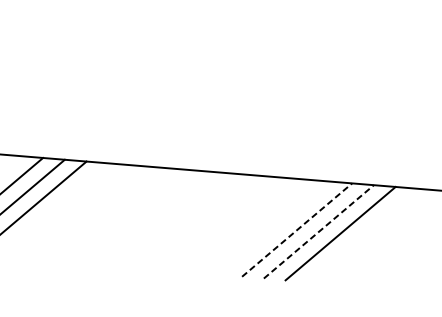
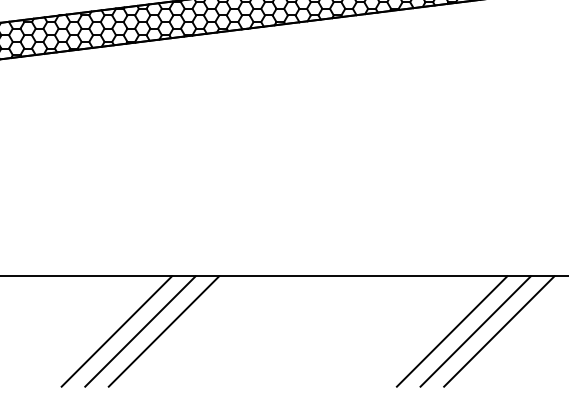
line: (297, 230) -> (452, 331), dashed -> solid
line: (319, 231) -> (476, 331), dashed -> solid

